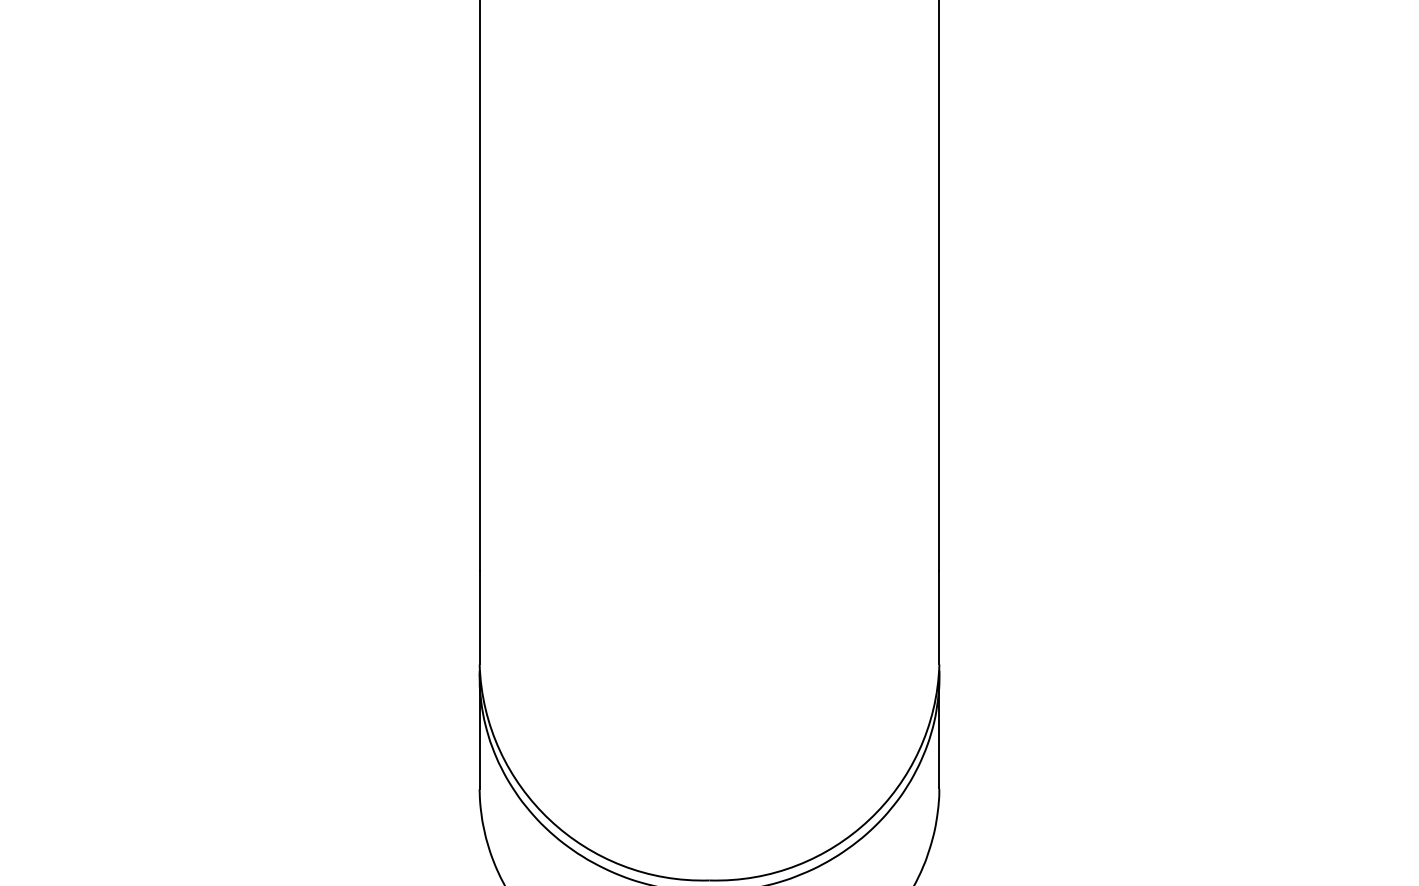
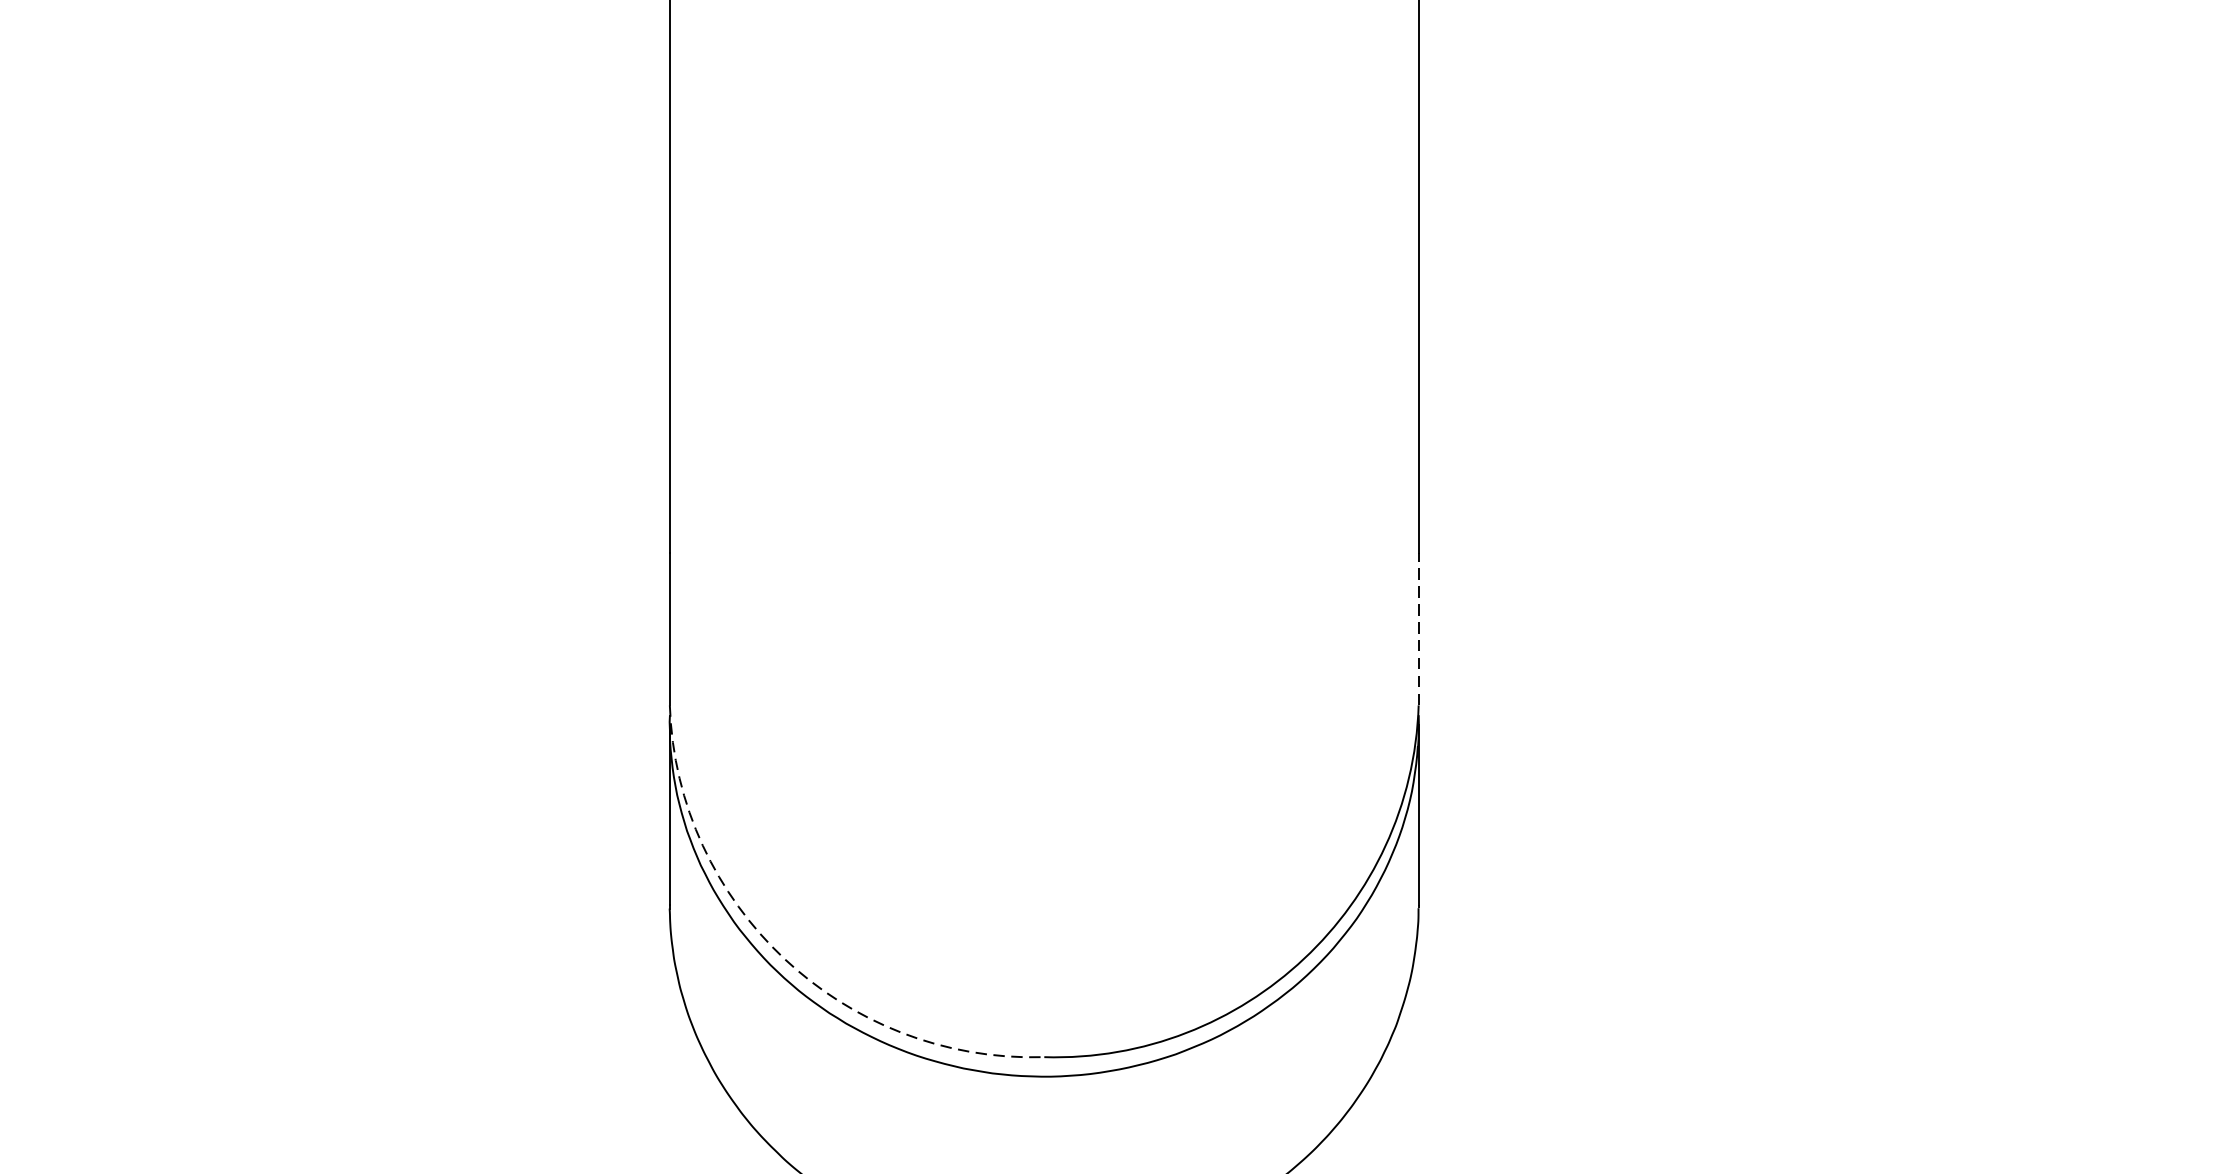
line: (939, 617) -> (1418, 628), solid -> dashed
arc: (549, 820) -> (783, 959), solid -> dashed

